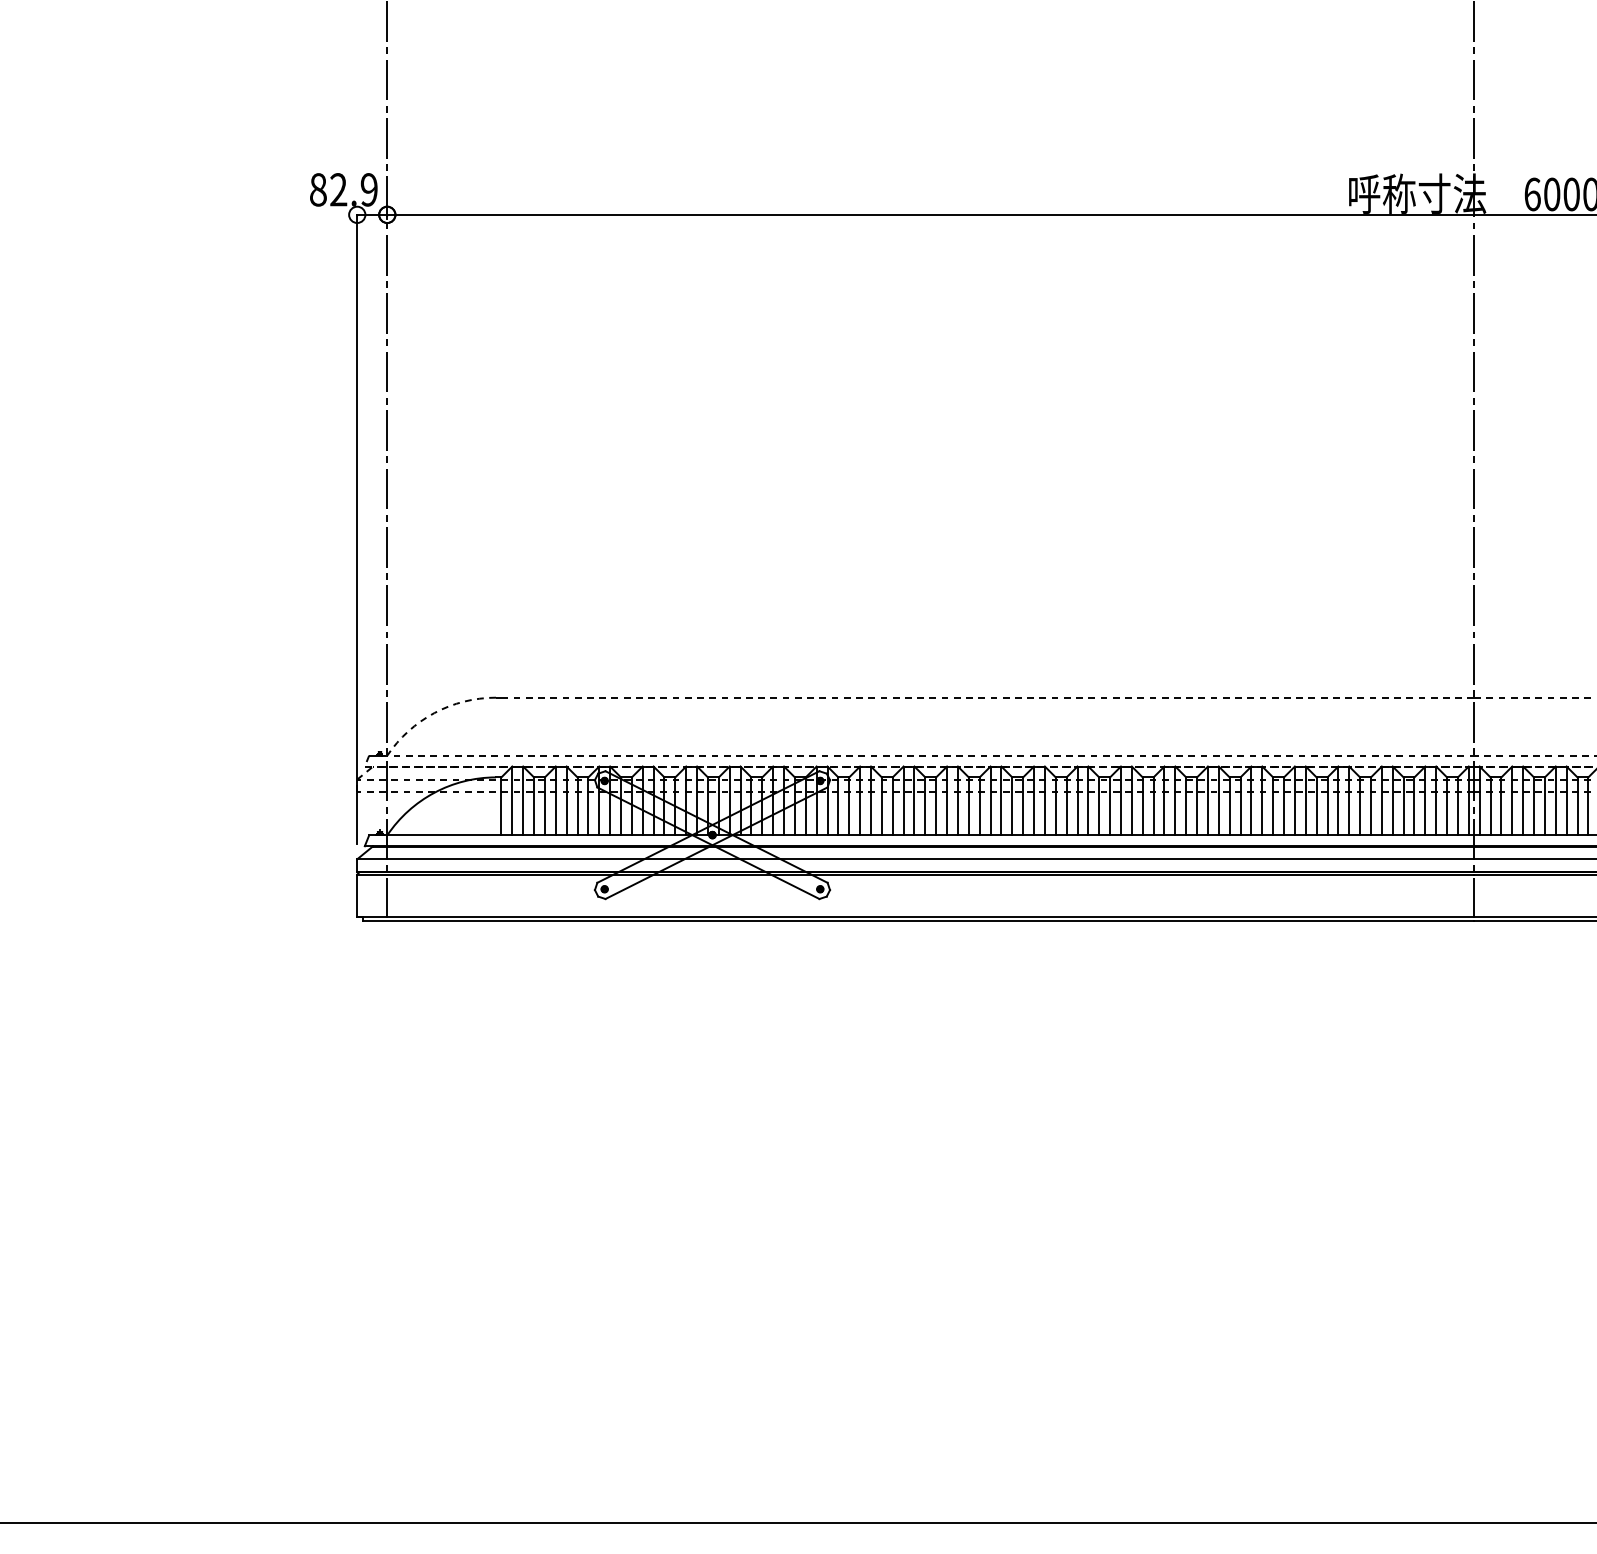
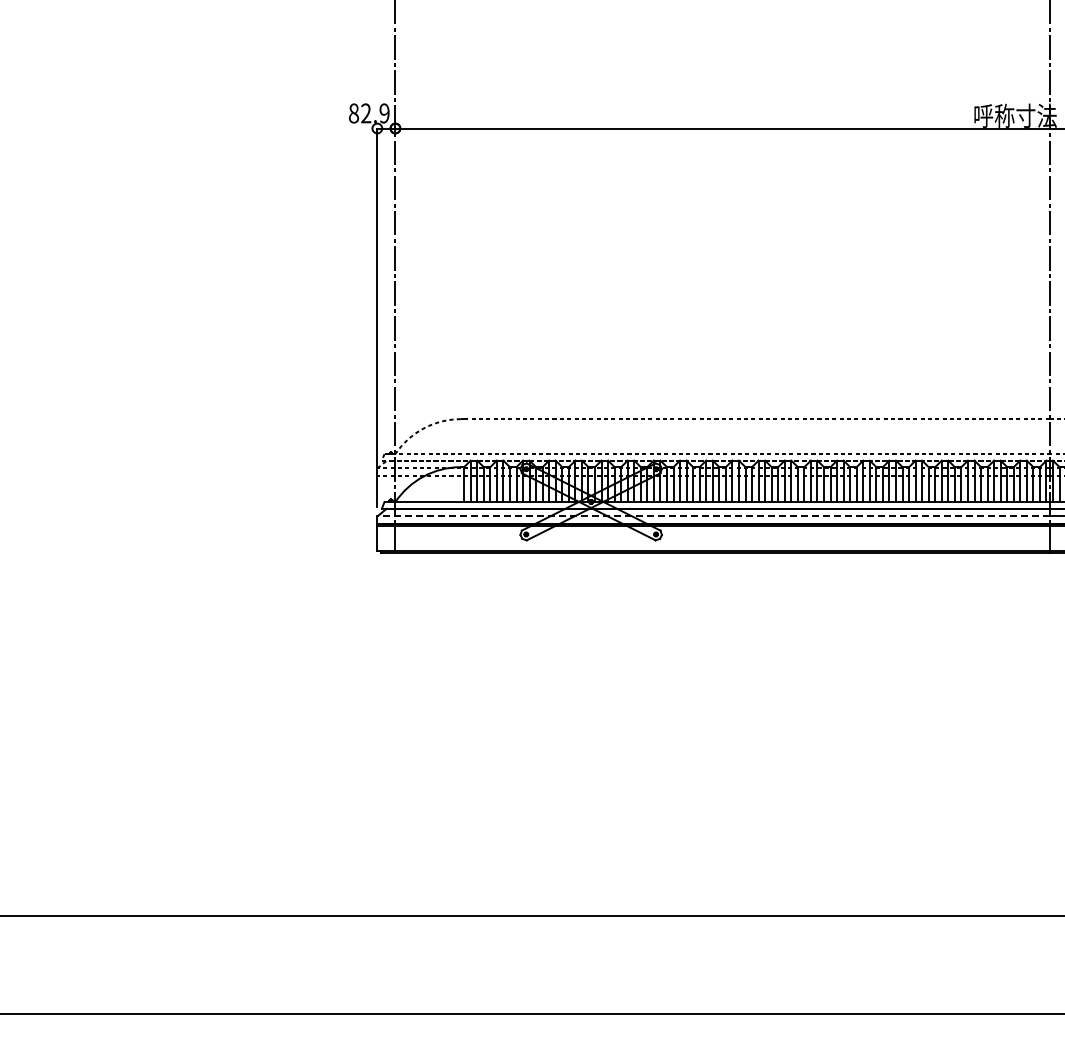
line: (915, 859) -> (713, 516), solid -> dashed

